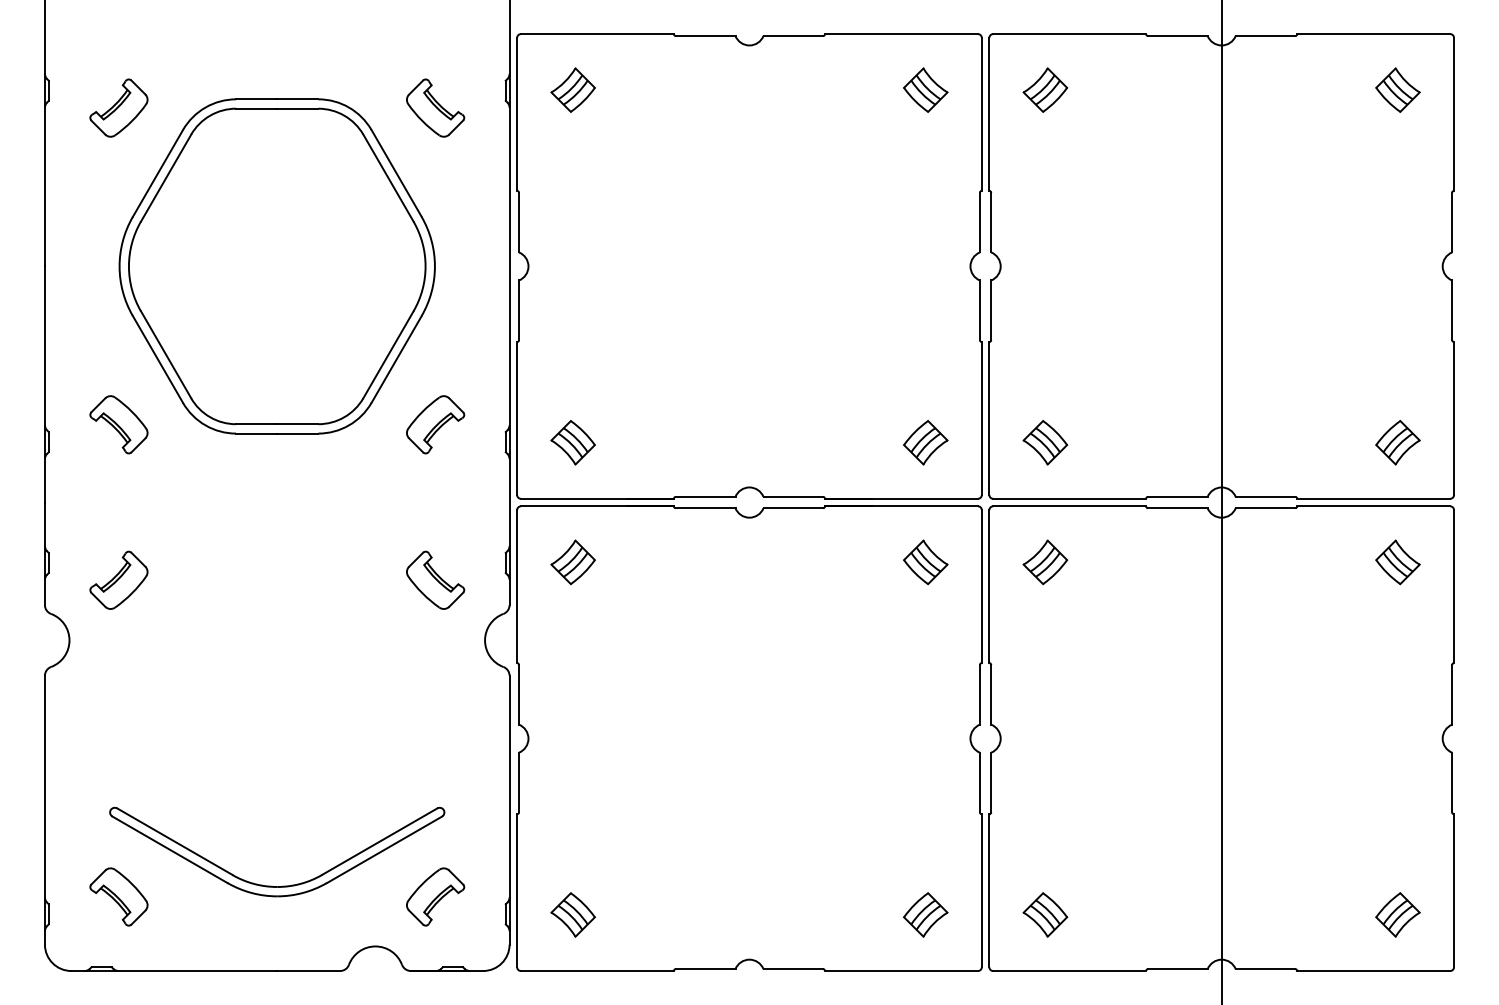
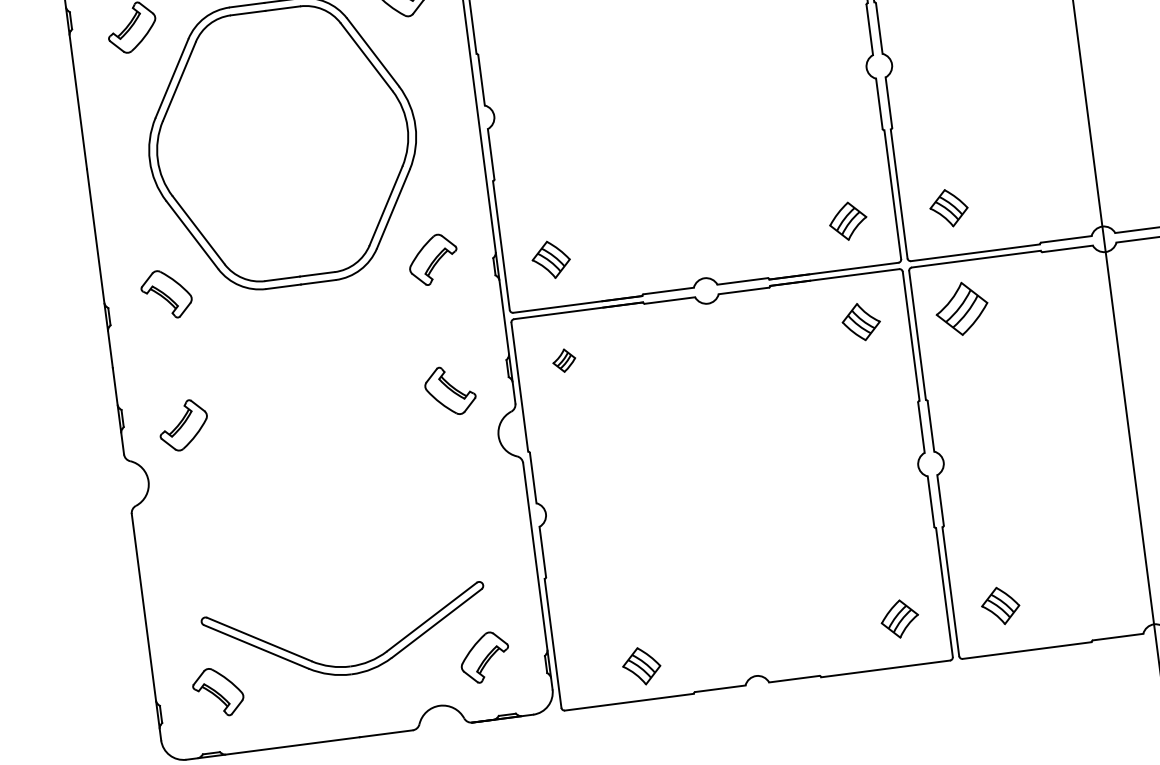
part: (572, 562) -> (563, 360), size x0.6
part: (1045, 562) -> (962, 309), size x1.4
part: (572, 914) -> (641, 665), moved

